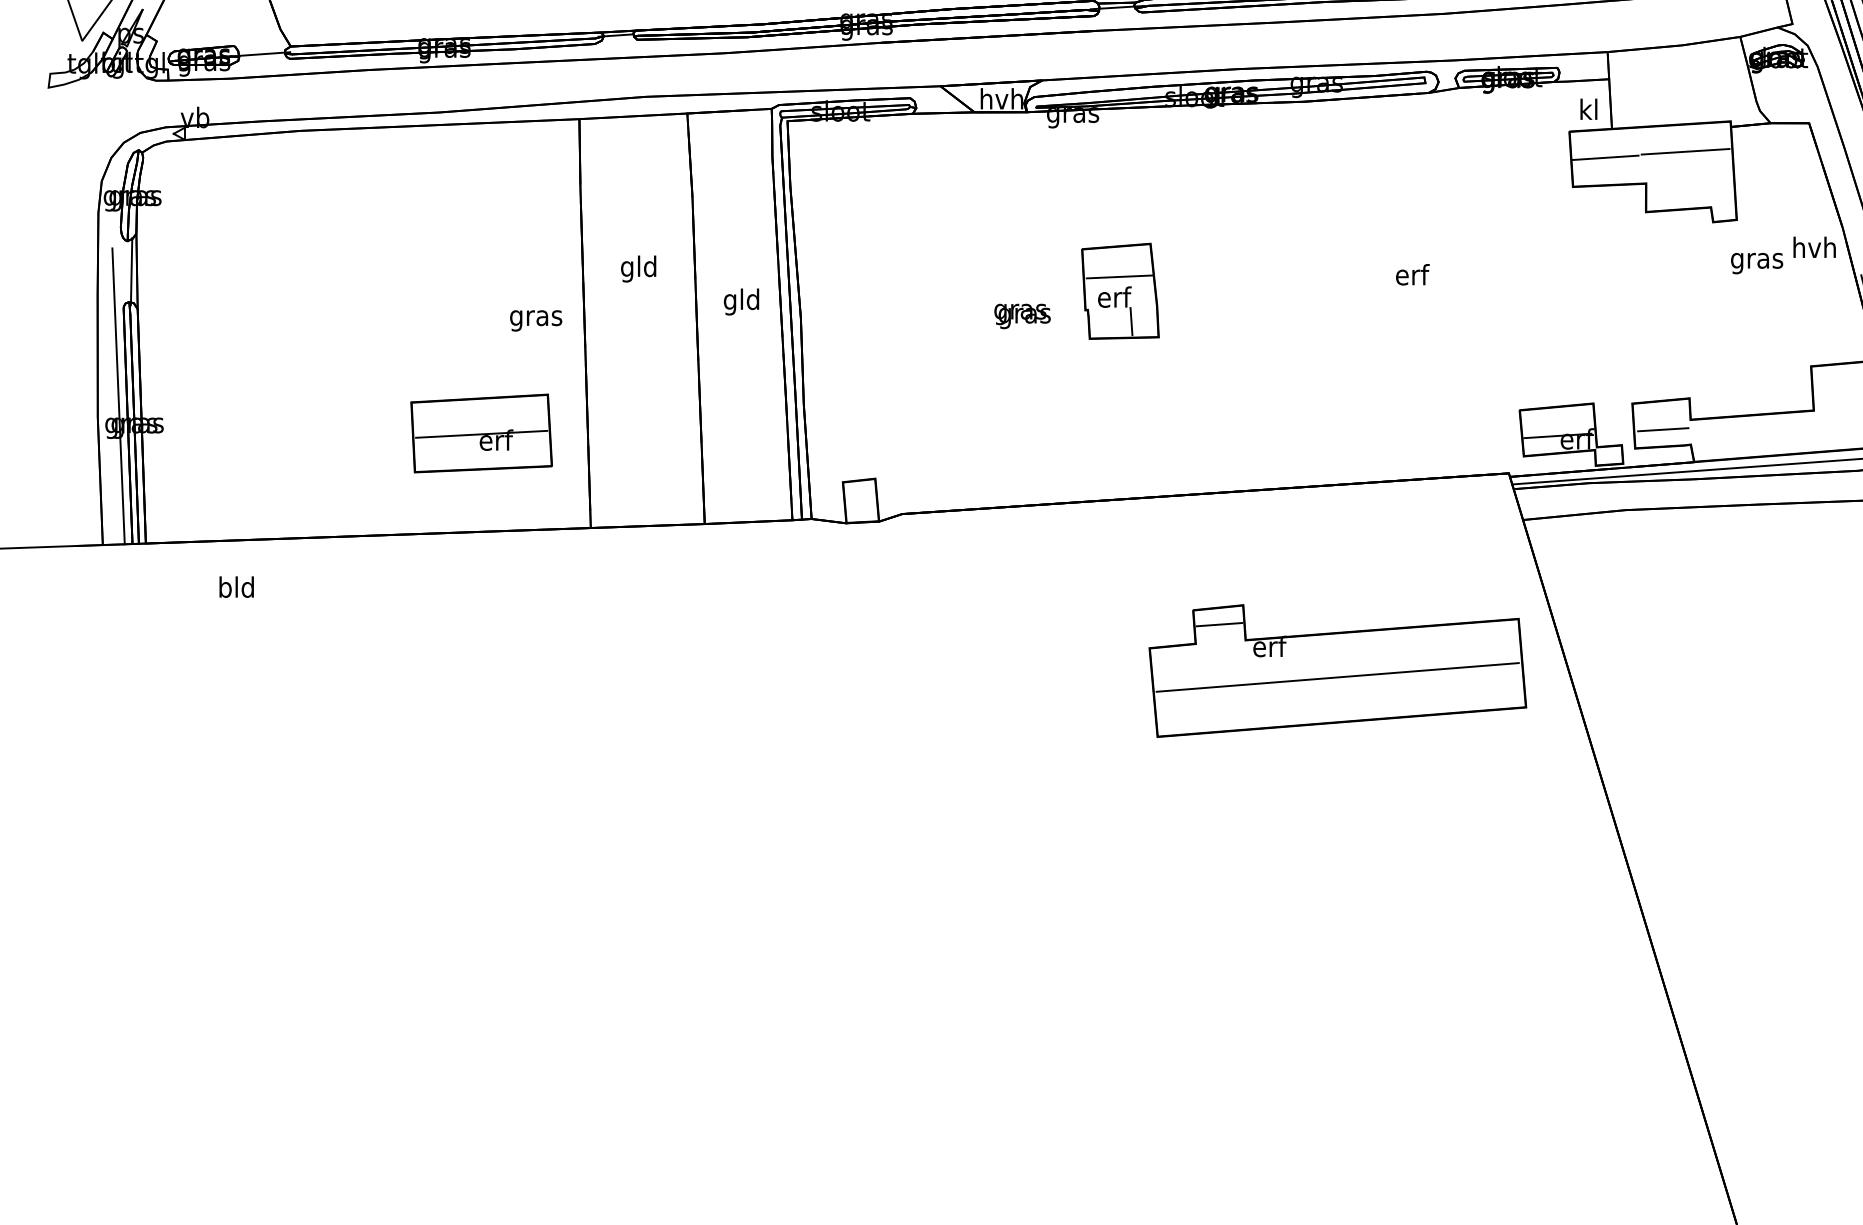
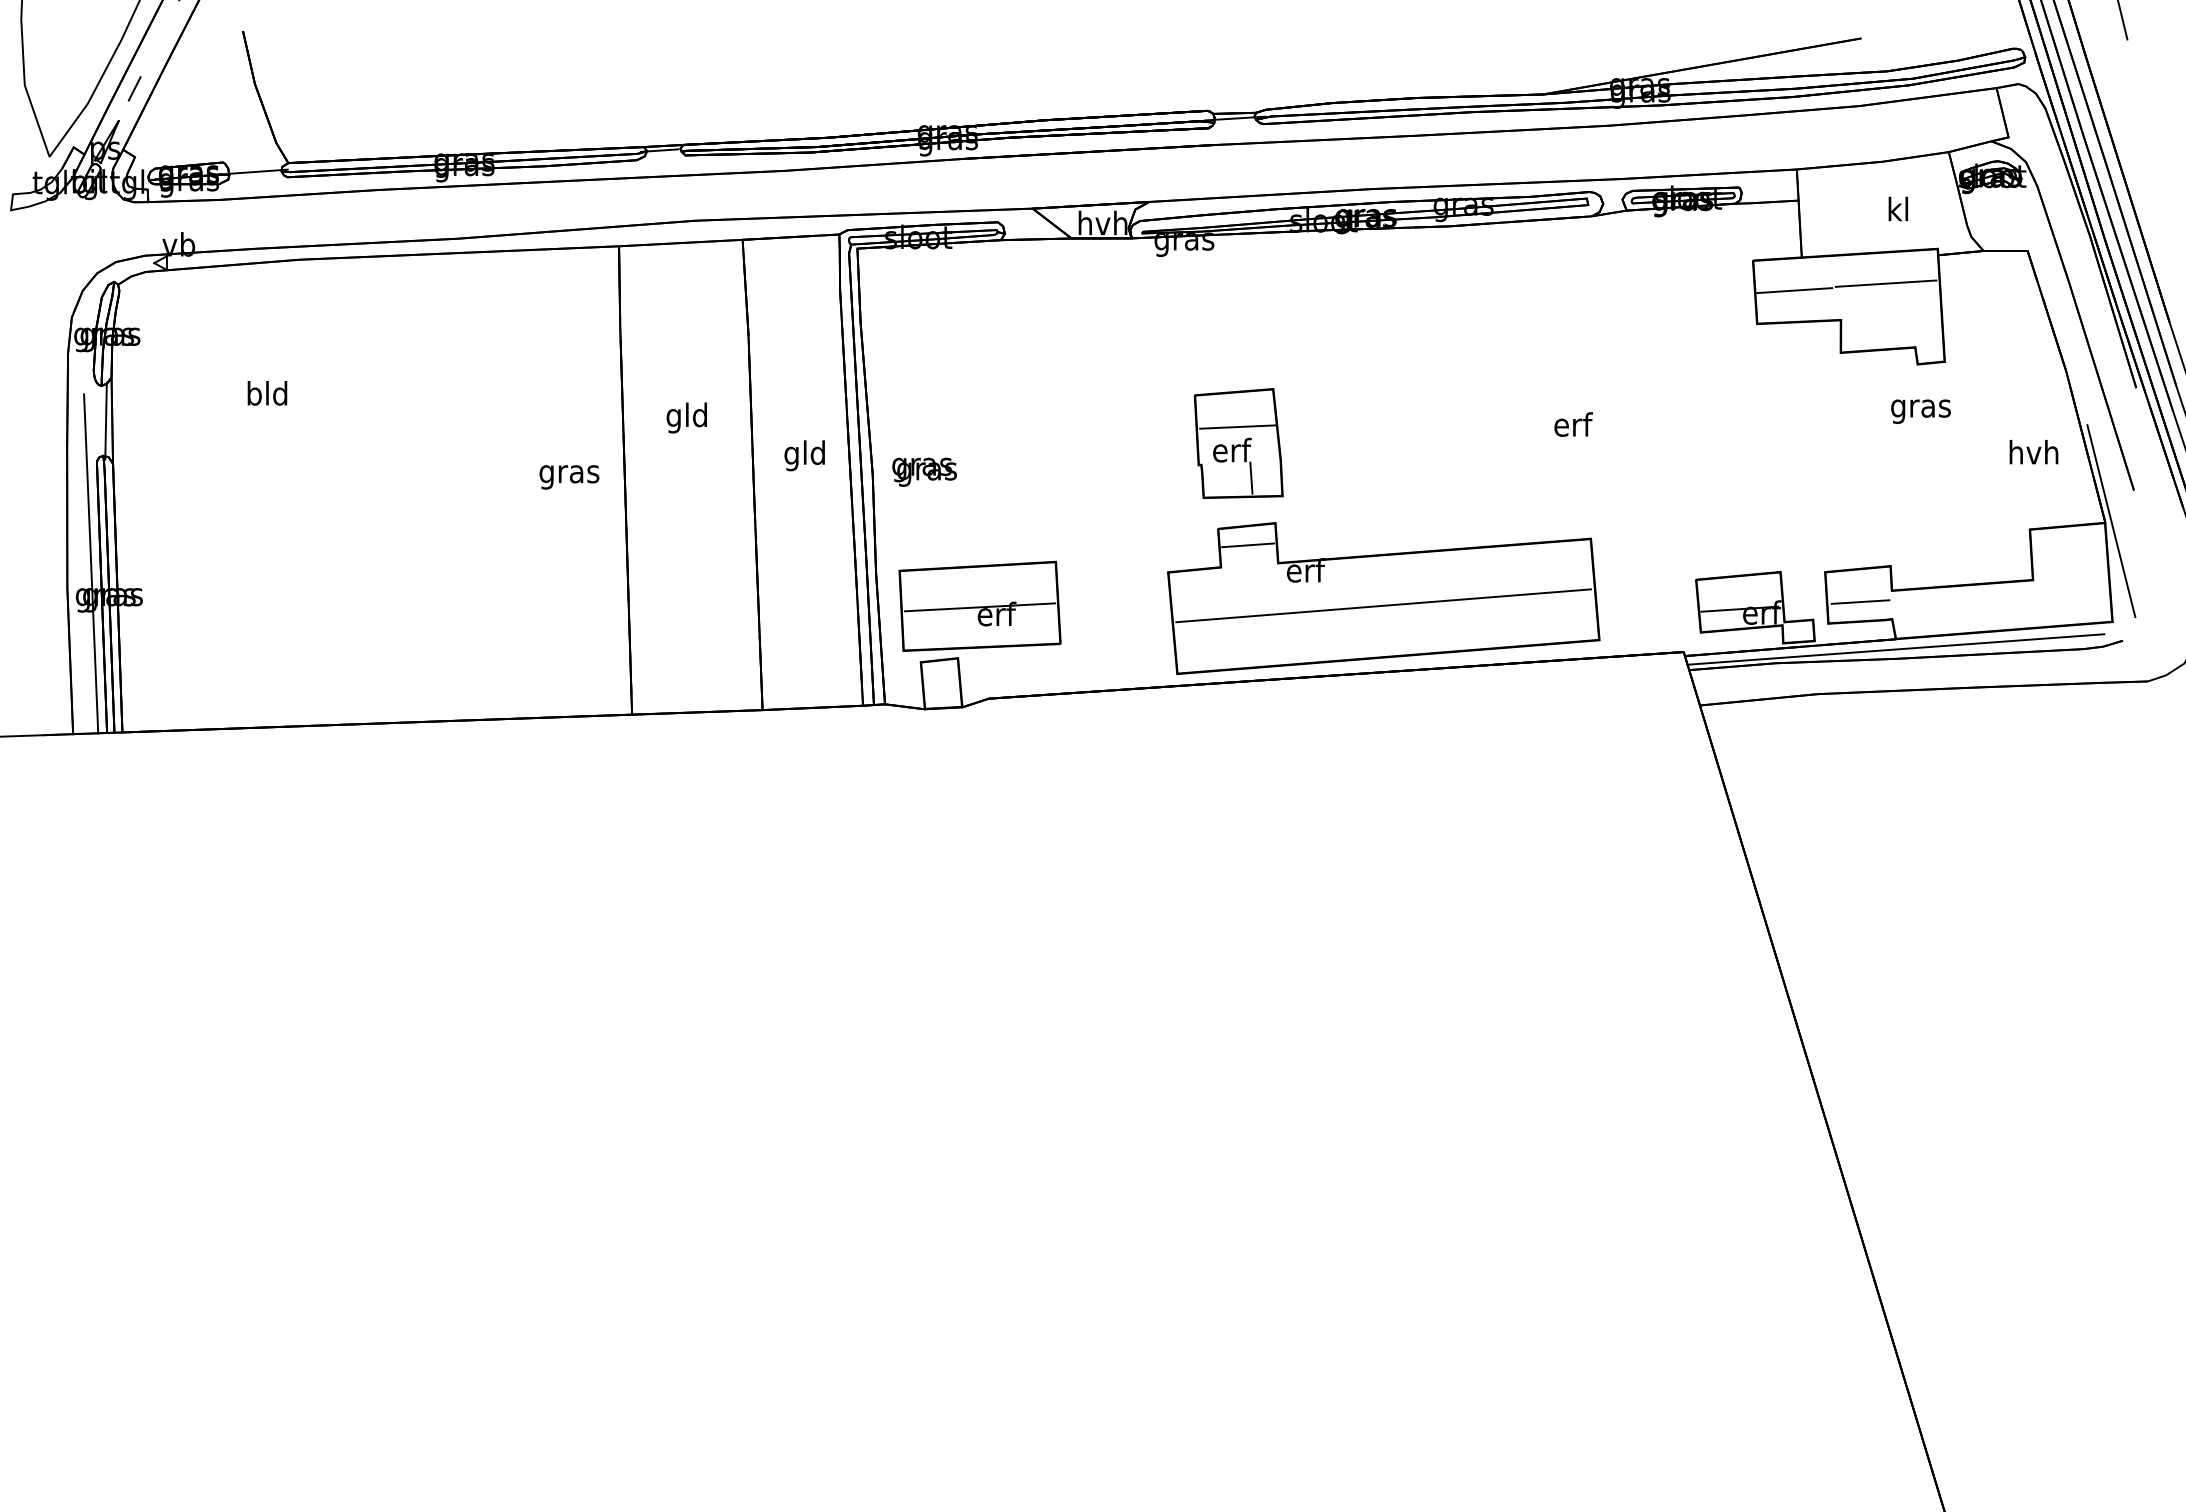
text: (1588, 108) -> (1897, 208), moved
text: (1814, 247) -> (2033, 452), moved
text: (1756, 263) -> (1920, 411), moved
text: (1022, 315) -> (924, 471), moved
part: (481, 432) -> (979, 605), moved
text: (236, 587) -> (267, 393), moved
part: (1337, 671) -> (1383, 598), moved

